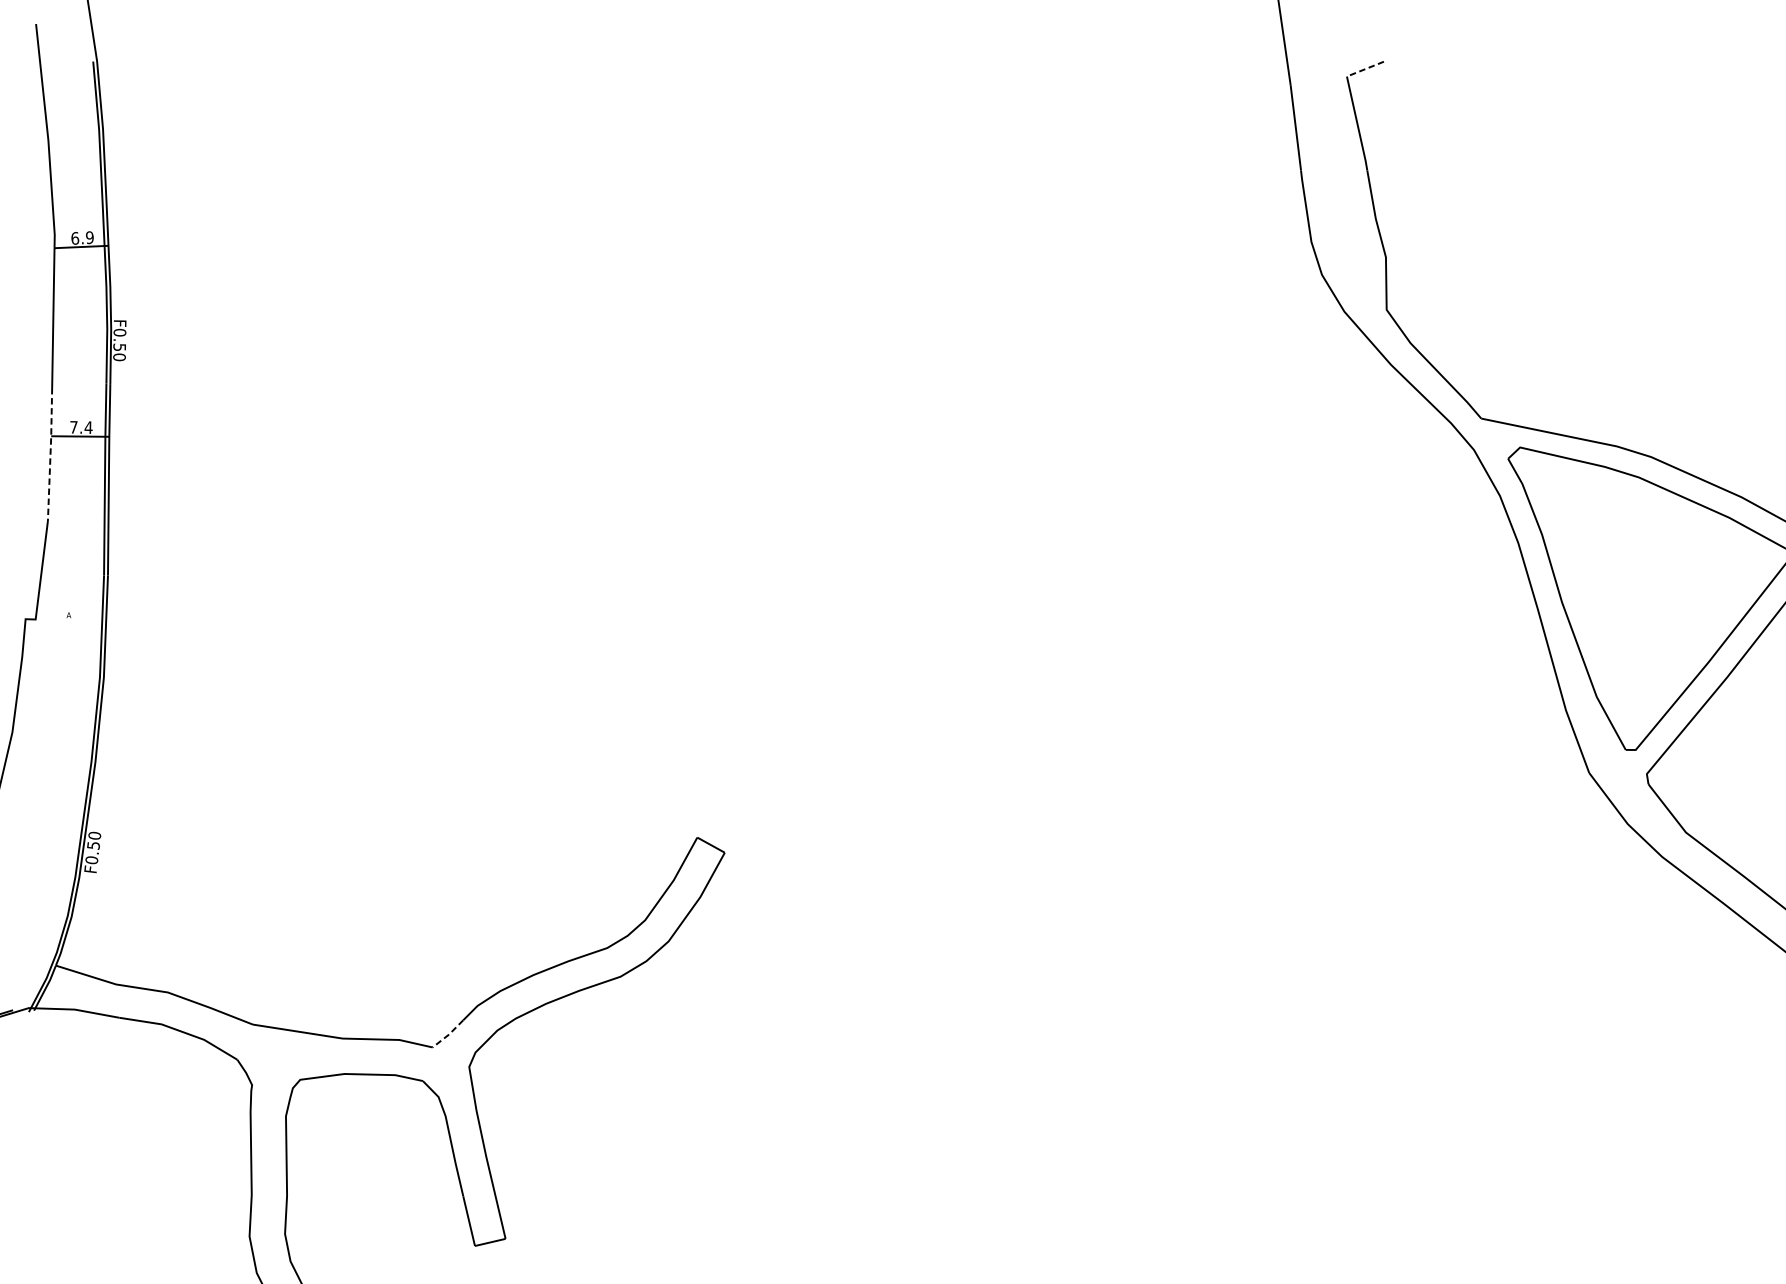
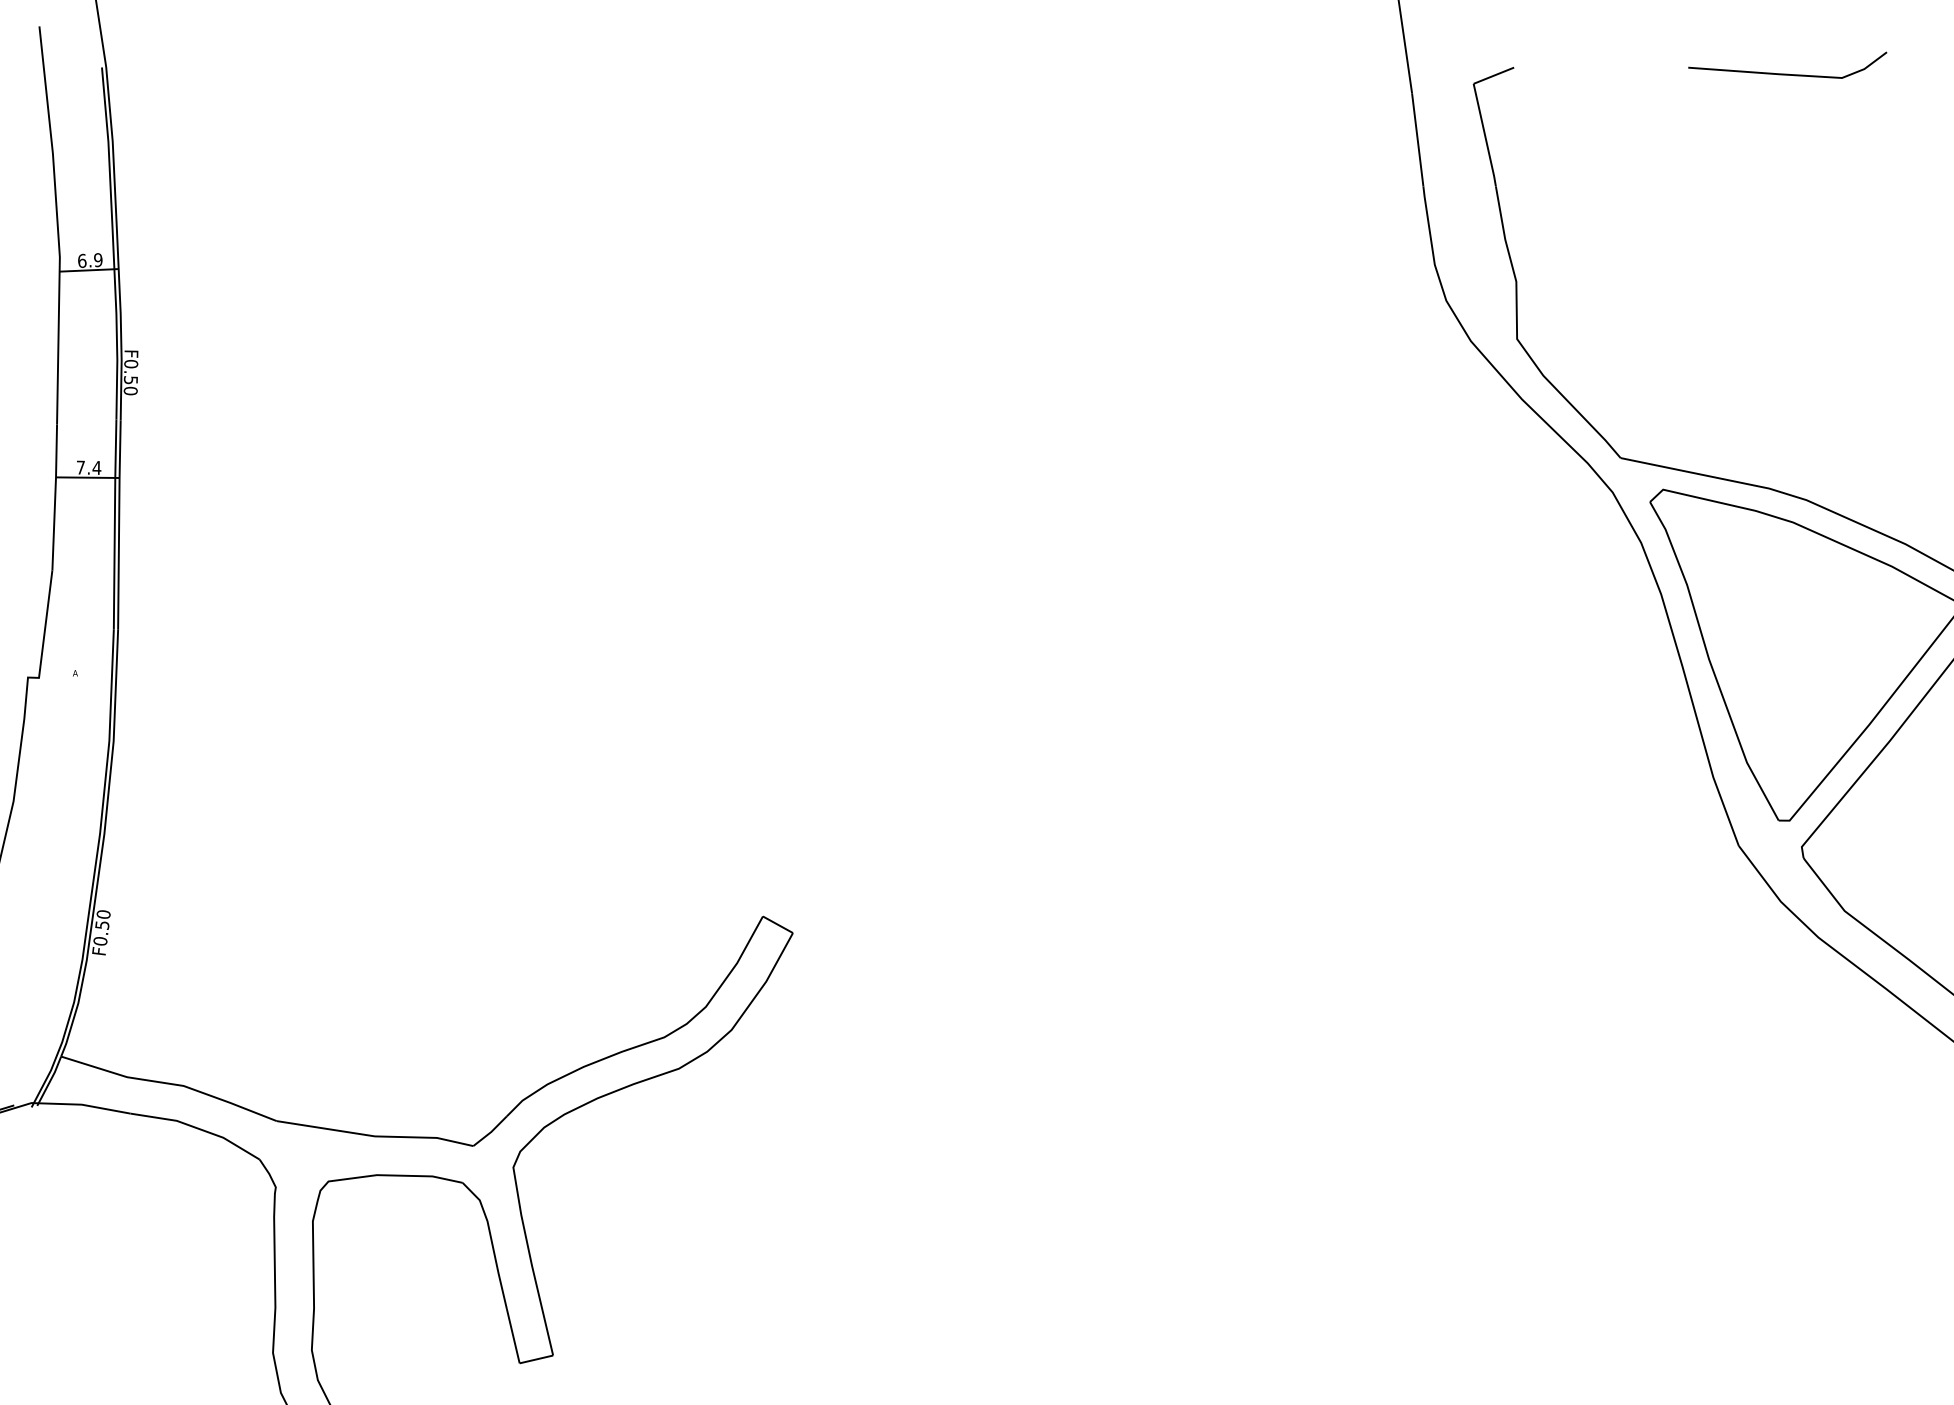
line: (1633, 67) -> (1787, 73), added
line: (1365, 68) -> (1493, 75), dashed -> solid
line: (50, 454) -> (55, 497), dashed -> solid
line: (449, 1035) -> (491, 1132), dashed -> solid

